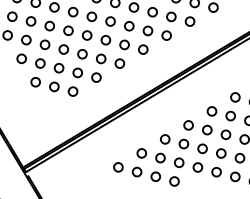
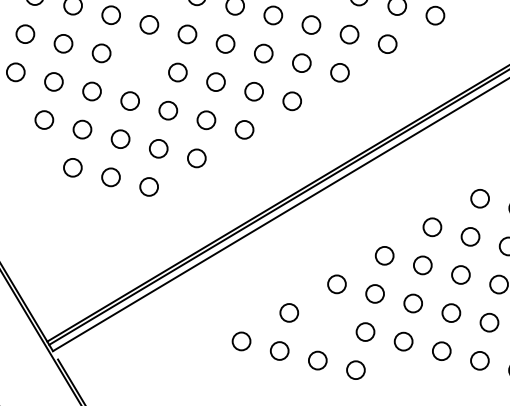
circle: (68, 30) -> (139, 62), removed
circle: (160, 157) -> (327, 321), removed

